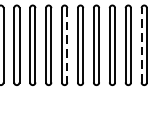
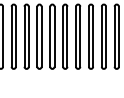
line: (141, 45) -> (114, 36), dashed -> solid
line: (67, 46) -> (54, 37), dashed -> solid

